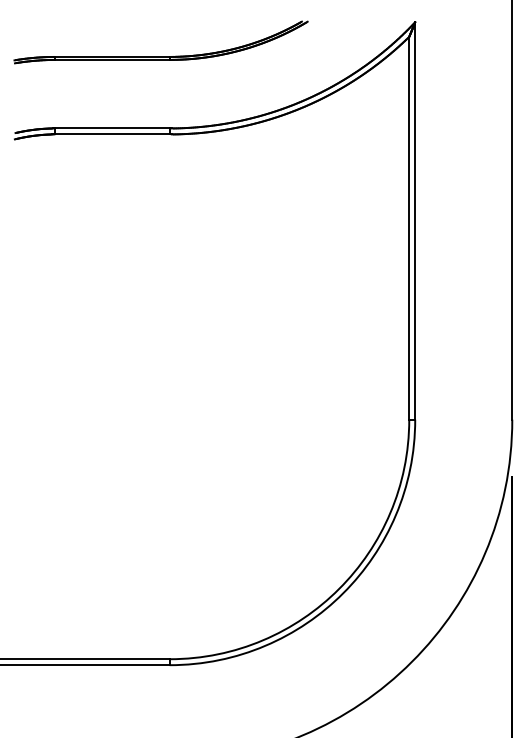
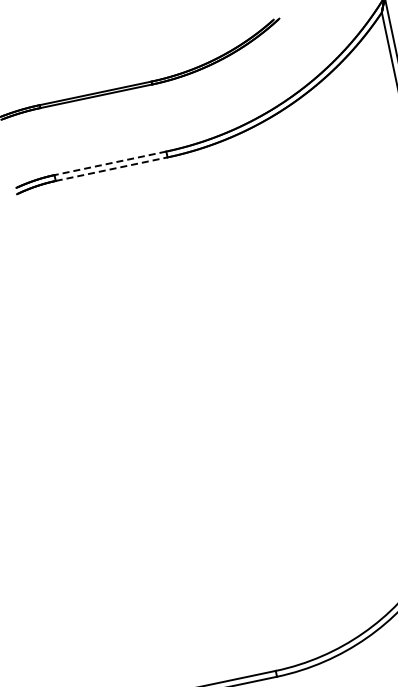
line: (112, 128) -> (110, 163), solid -> dashed
line: (113, 134) -> (112, 169), solid -> dashed

